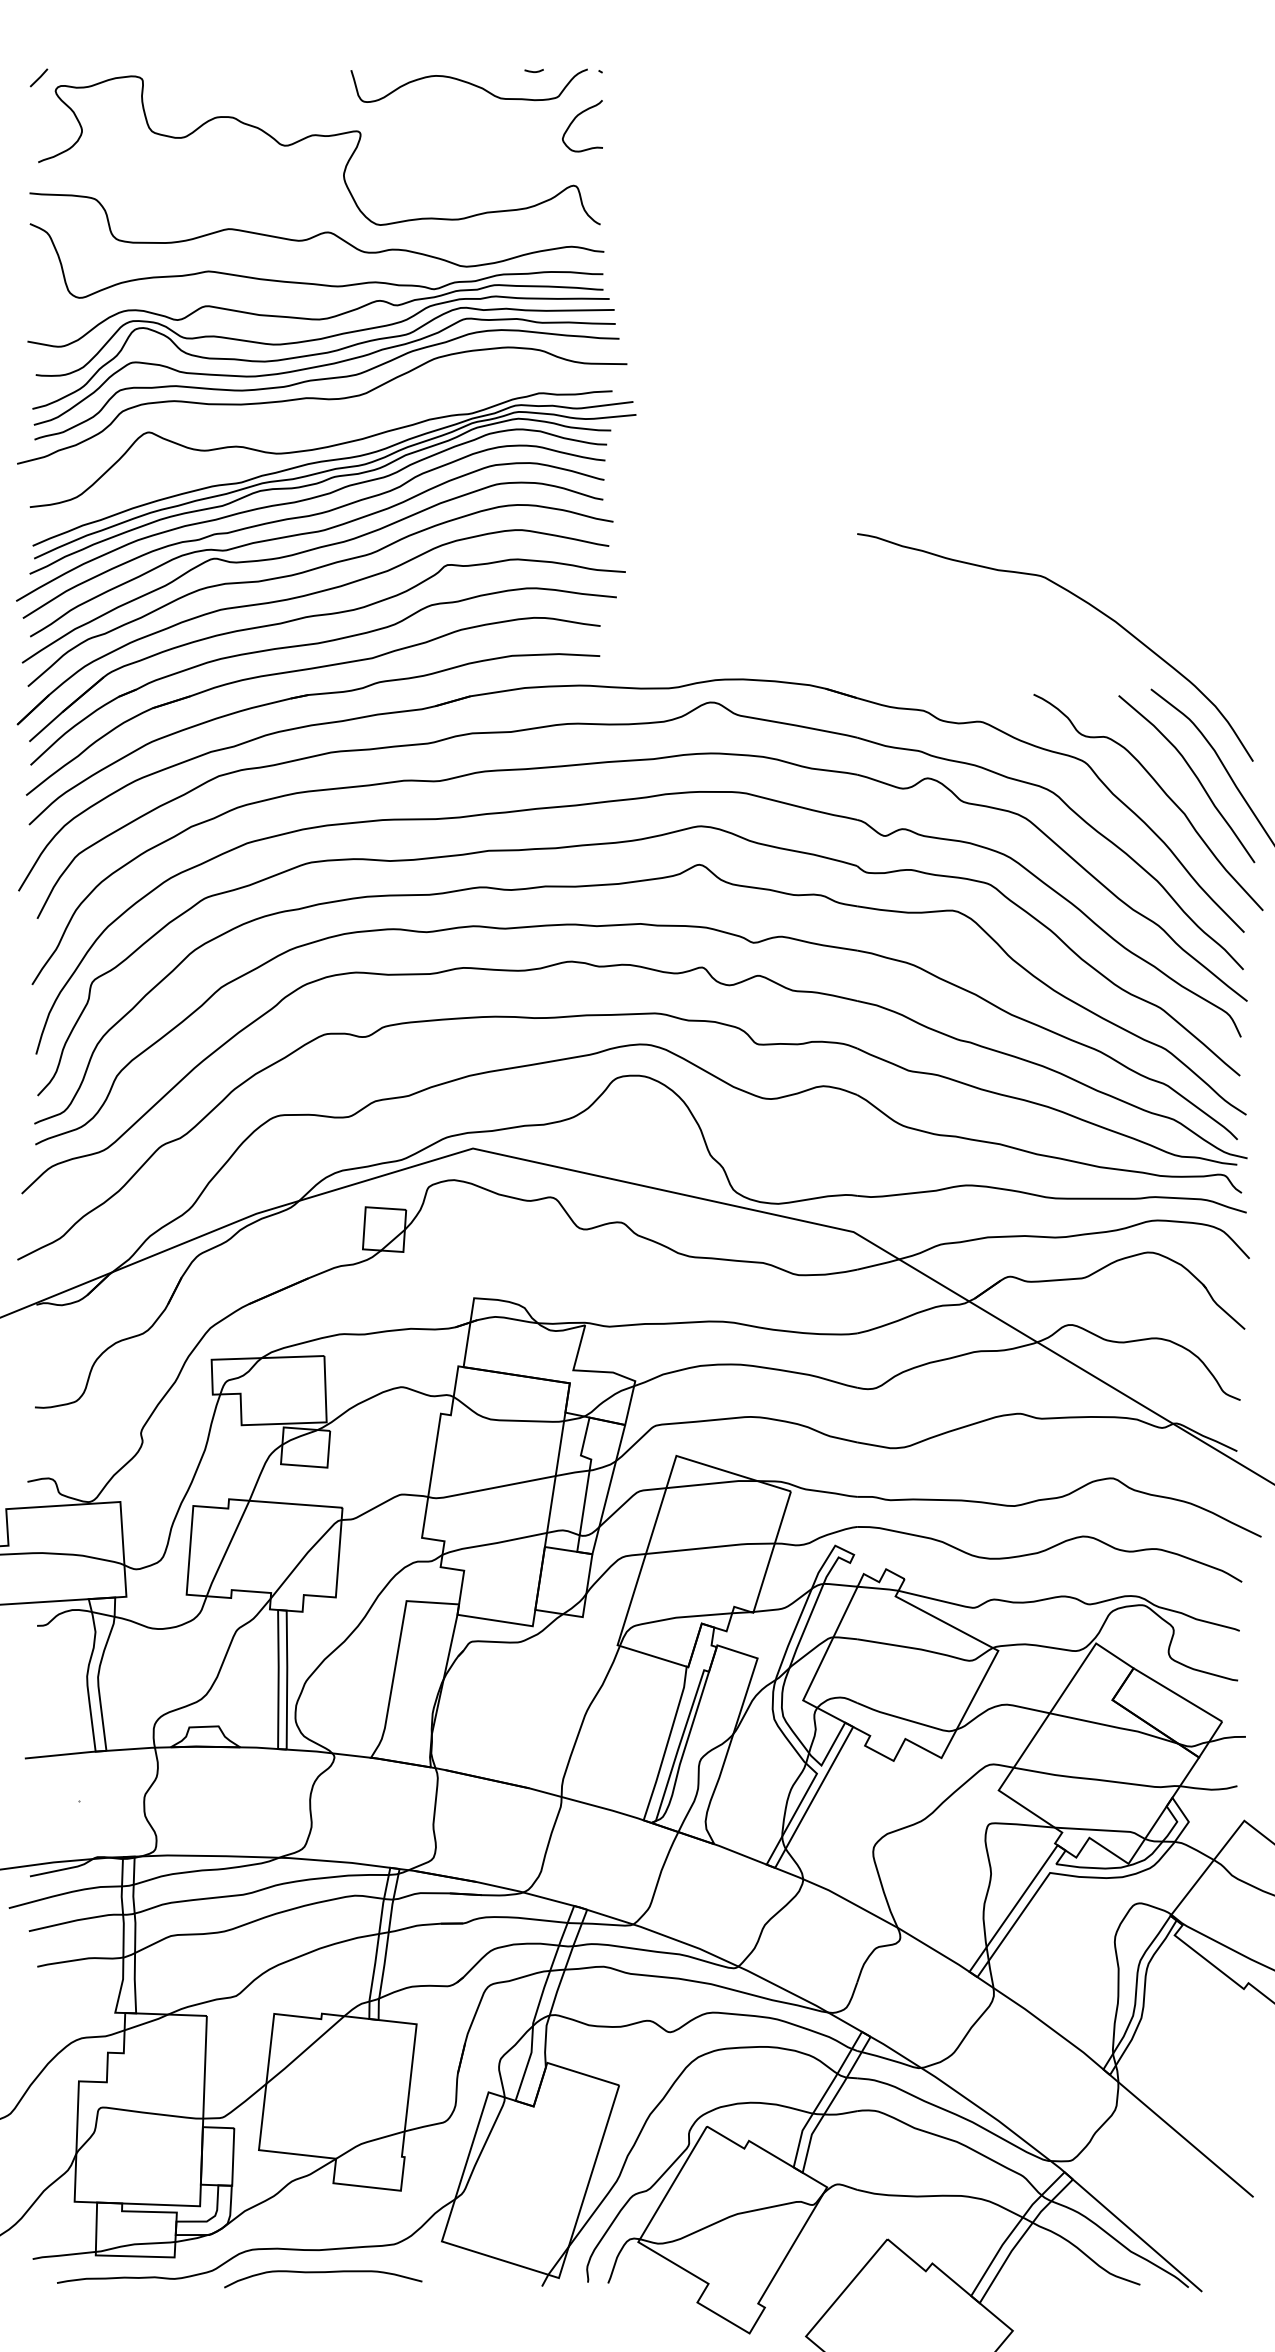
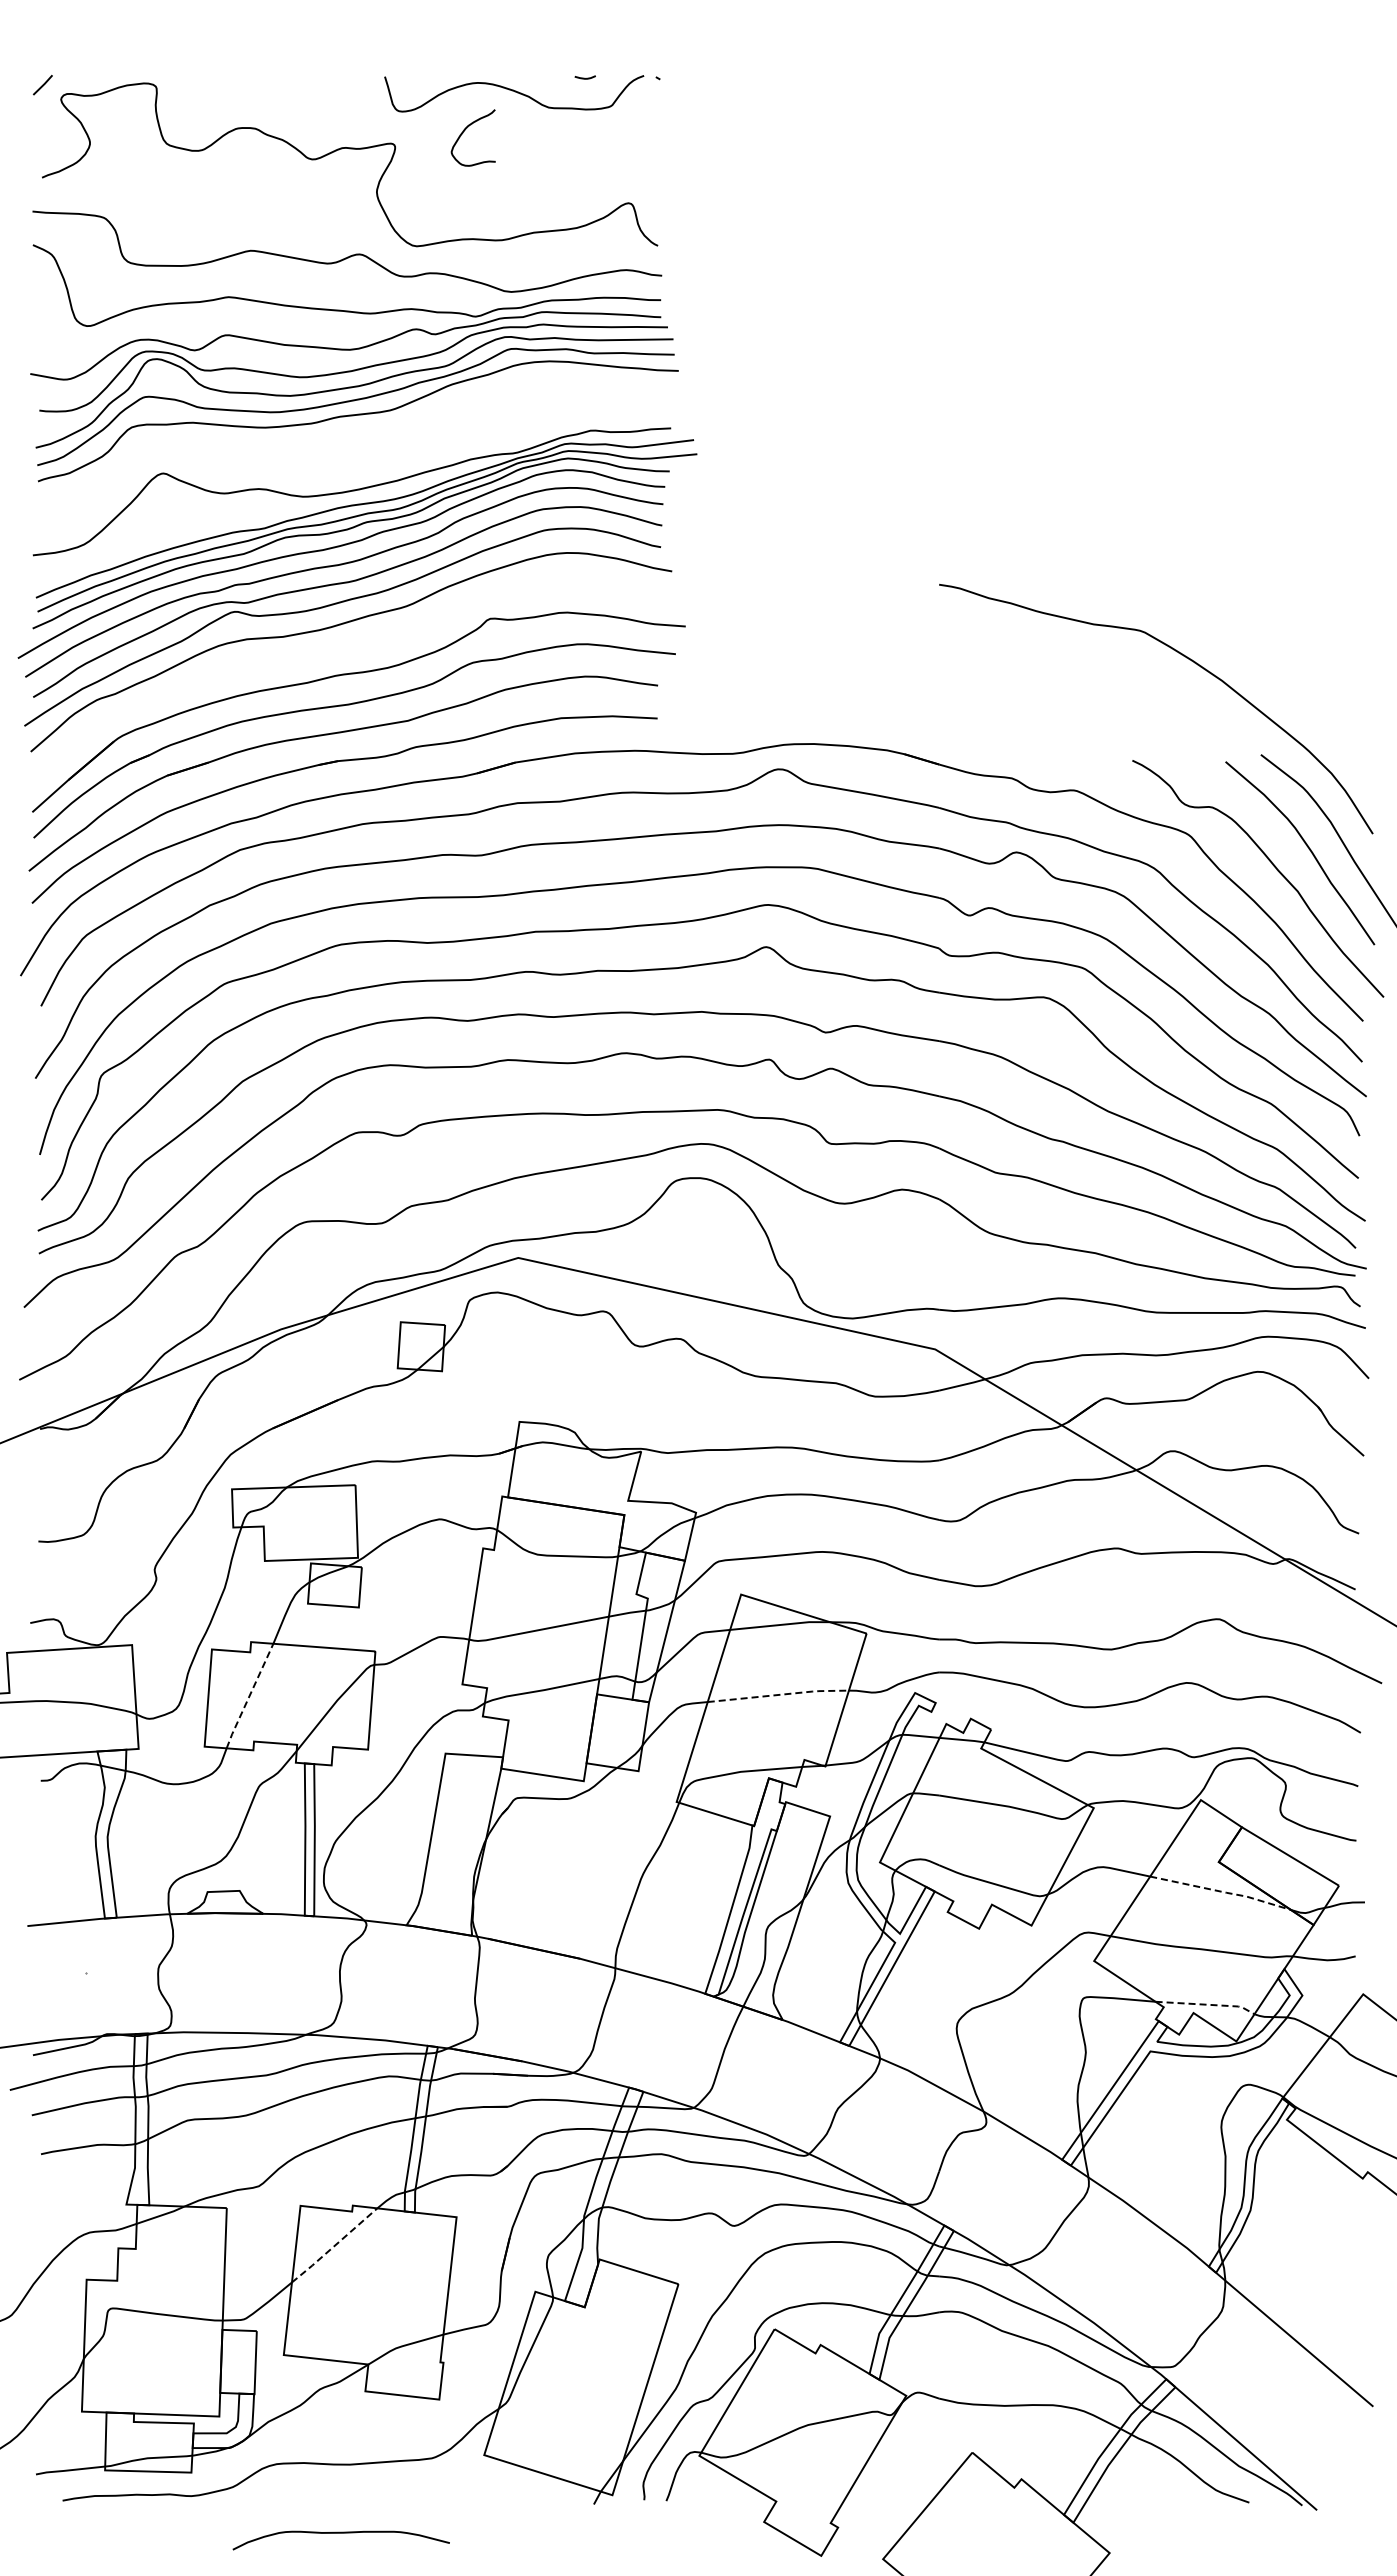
curve: (573, 122) -> (463, 133), moved
curve: (321, 399) -> (352, 437), removed
part: (305, 596) -> (334, 653), removed
line: (712, 1547) -> (780, 1694), solid -> dashed
line: (227, 1548) -> (249, 1696), solid -> dashed
line: (1115, 1727) -> (1222, 1892), solid -> dashed
line: (1102, 1830) -> (1207, 2004), solid -> dashed
line: (305, 2050) -> (334, 2245), solid -> dashed
curve: (322, 2272) -> (340, 2533), moved

